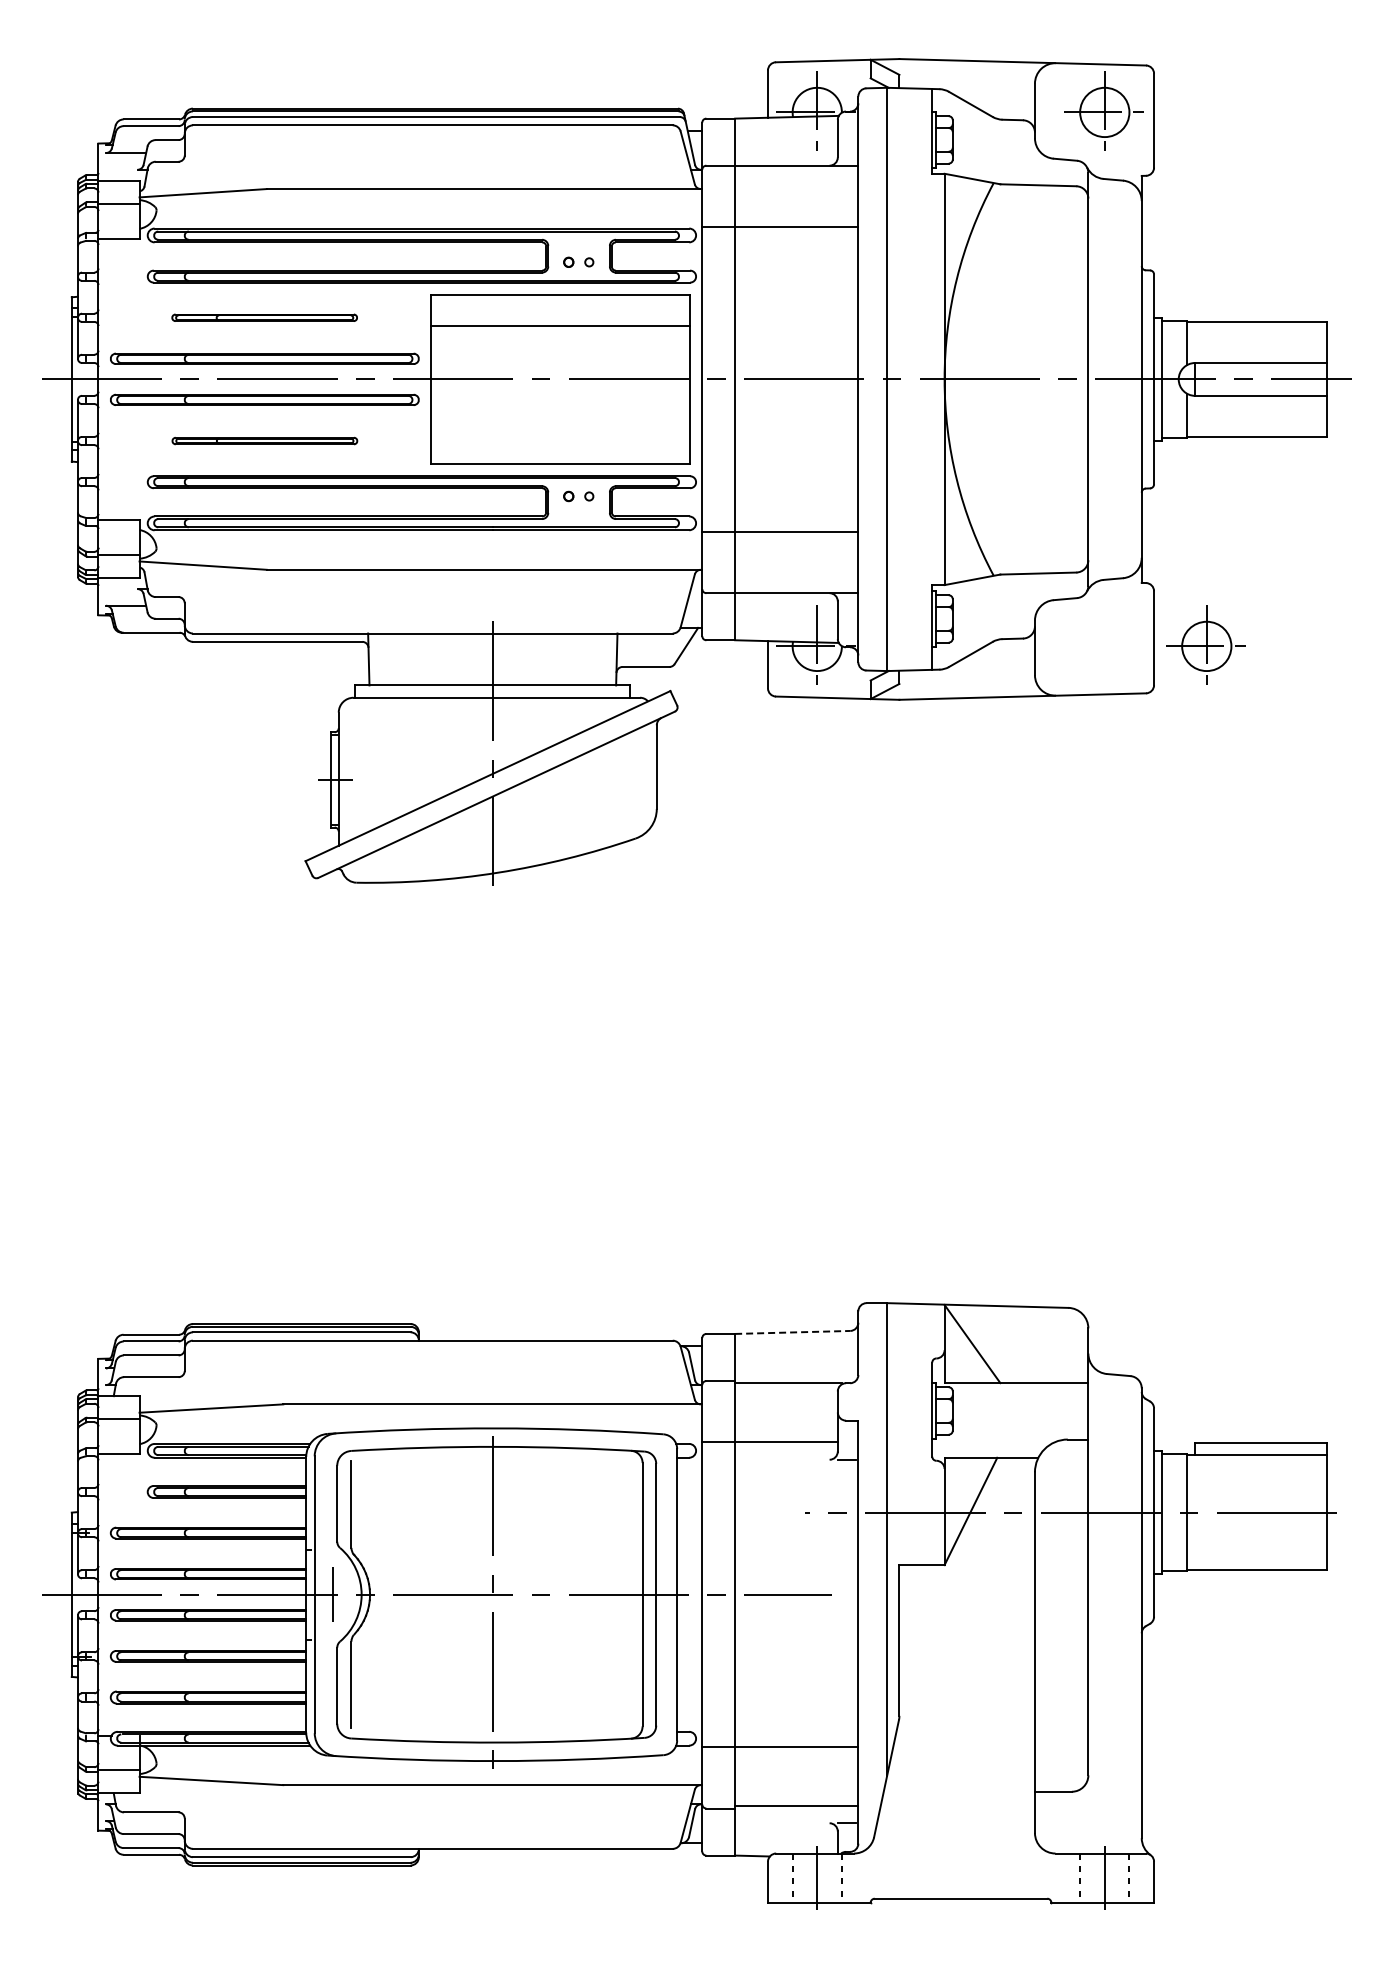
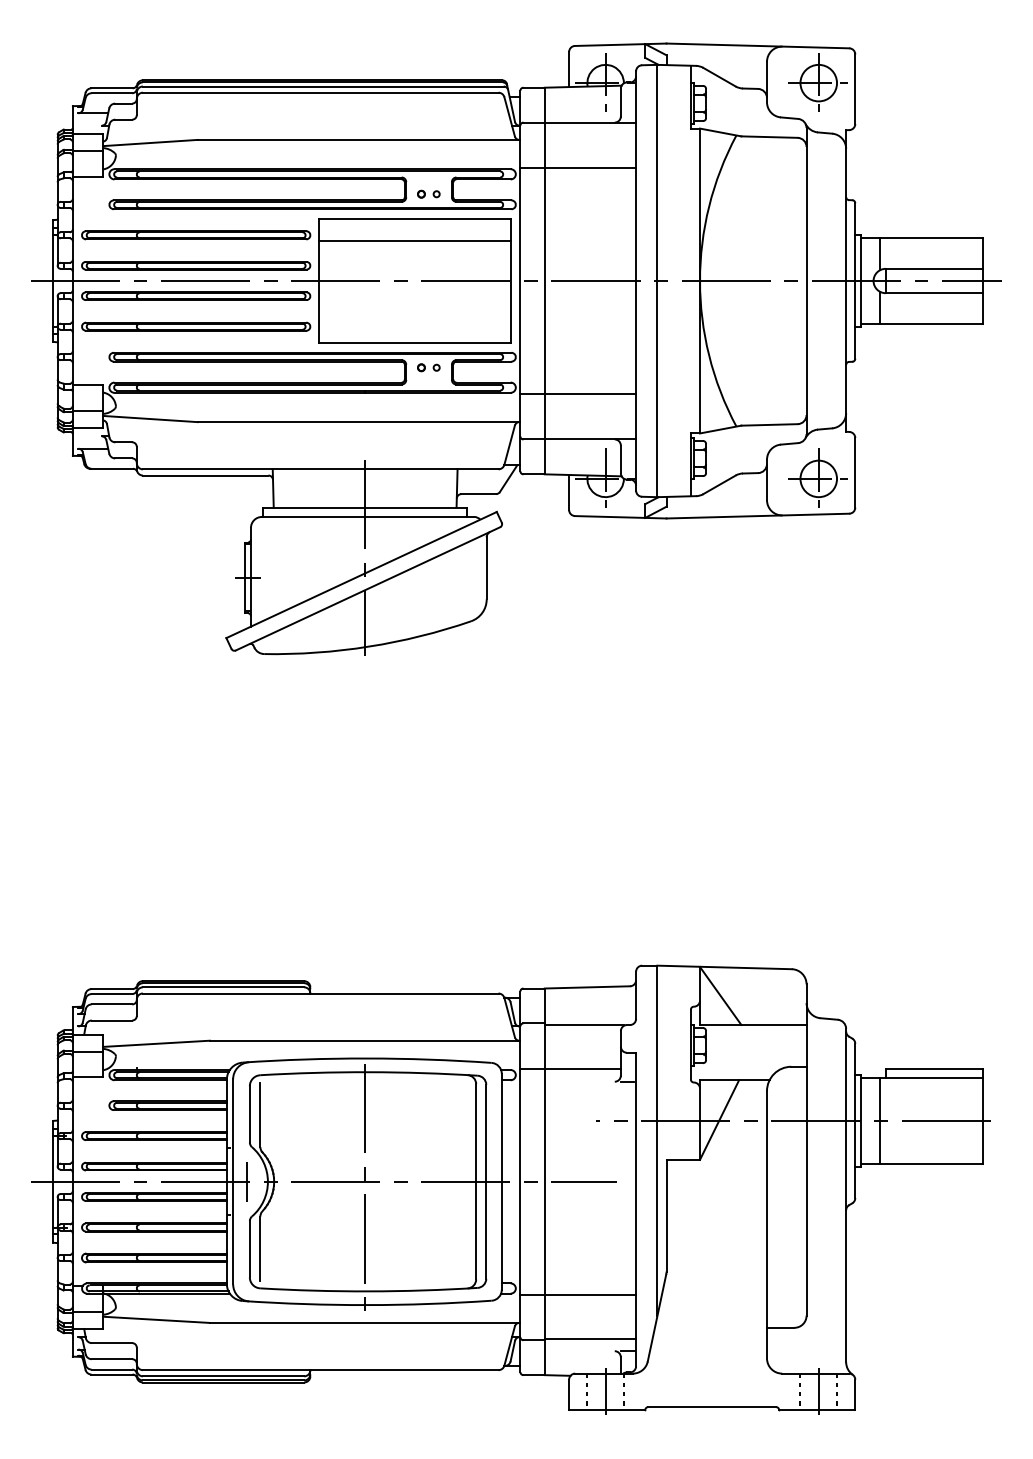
part: (264, 317) -> (195, 235), size x1.67
part: (264, 440) -> (195, 326), size x1.67
part: (1205, 644) -> (817, 477), moved
line: (792, 1332) -> (587, 987), dashed -> solid

